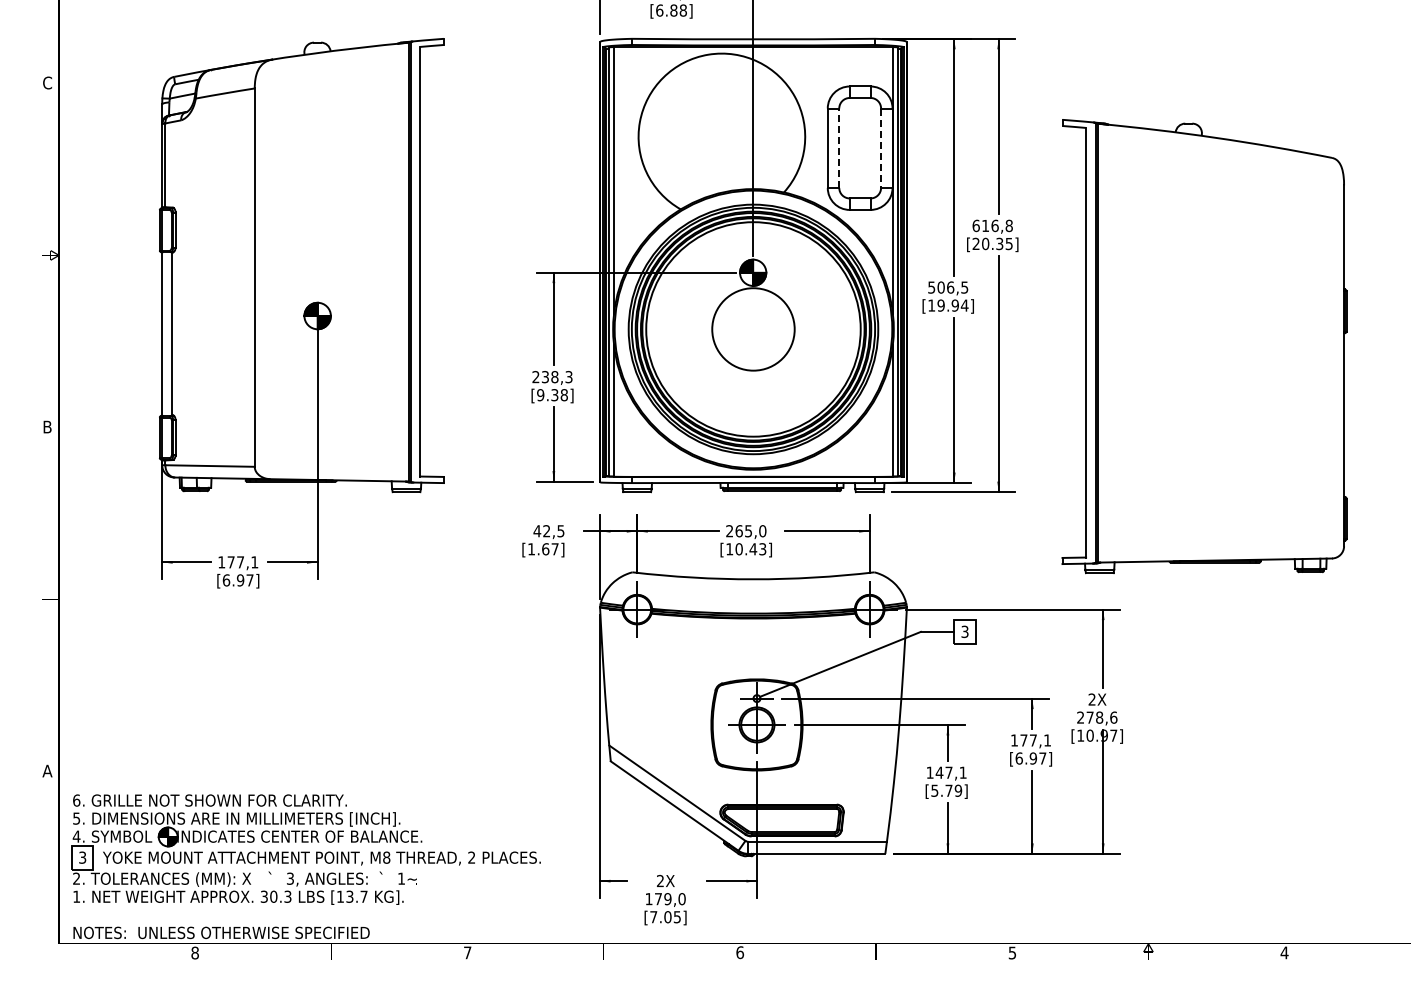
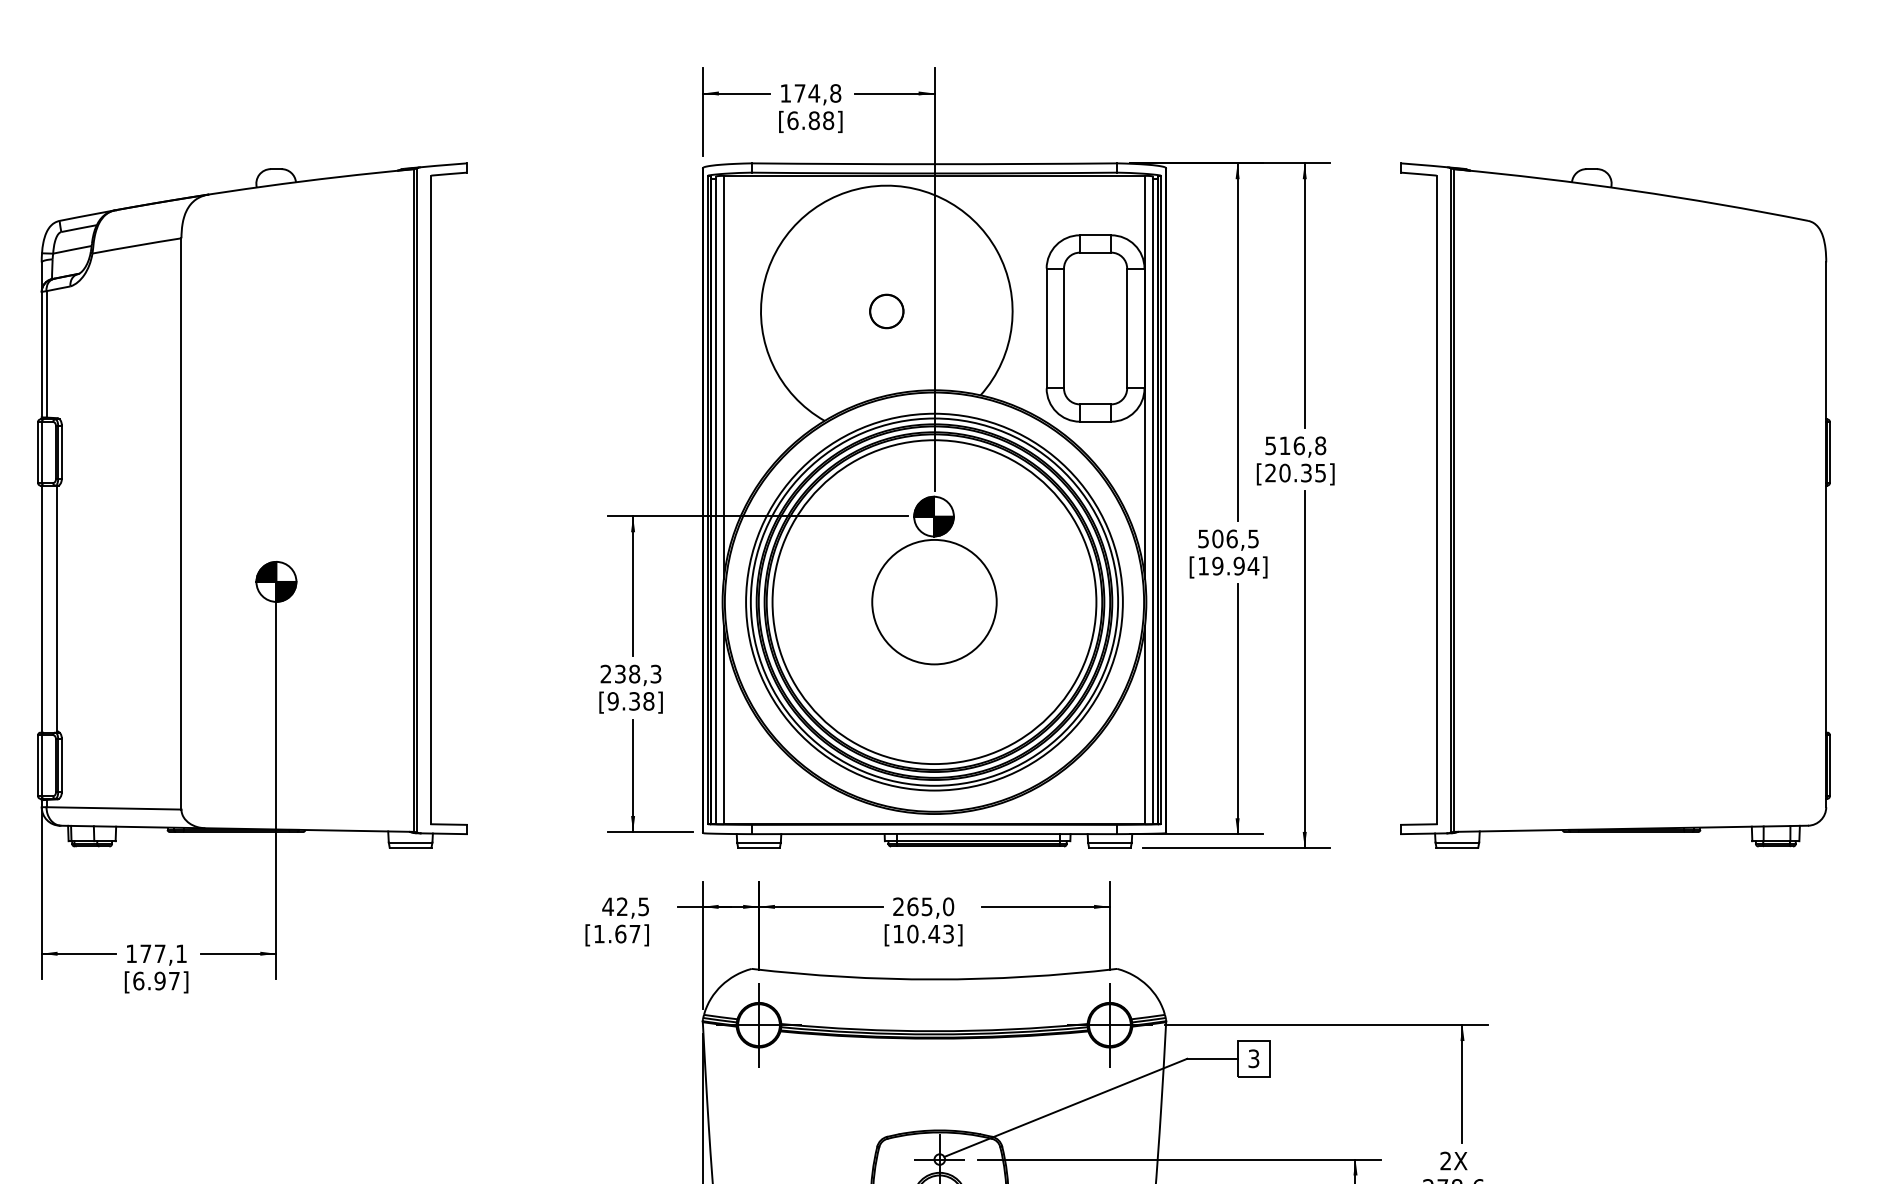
circle: (721, 136) -> (886, 310), added
line: (839, 148) -> (1064, 328), dashed -> solid
line: (881, 148) -> (1127, 328), dashed -> solid
text: (975, 225) -> (1269, 445), 616,8 -> 516,8
part: (1204, 346) -> (1615, 505), moved

